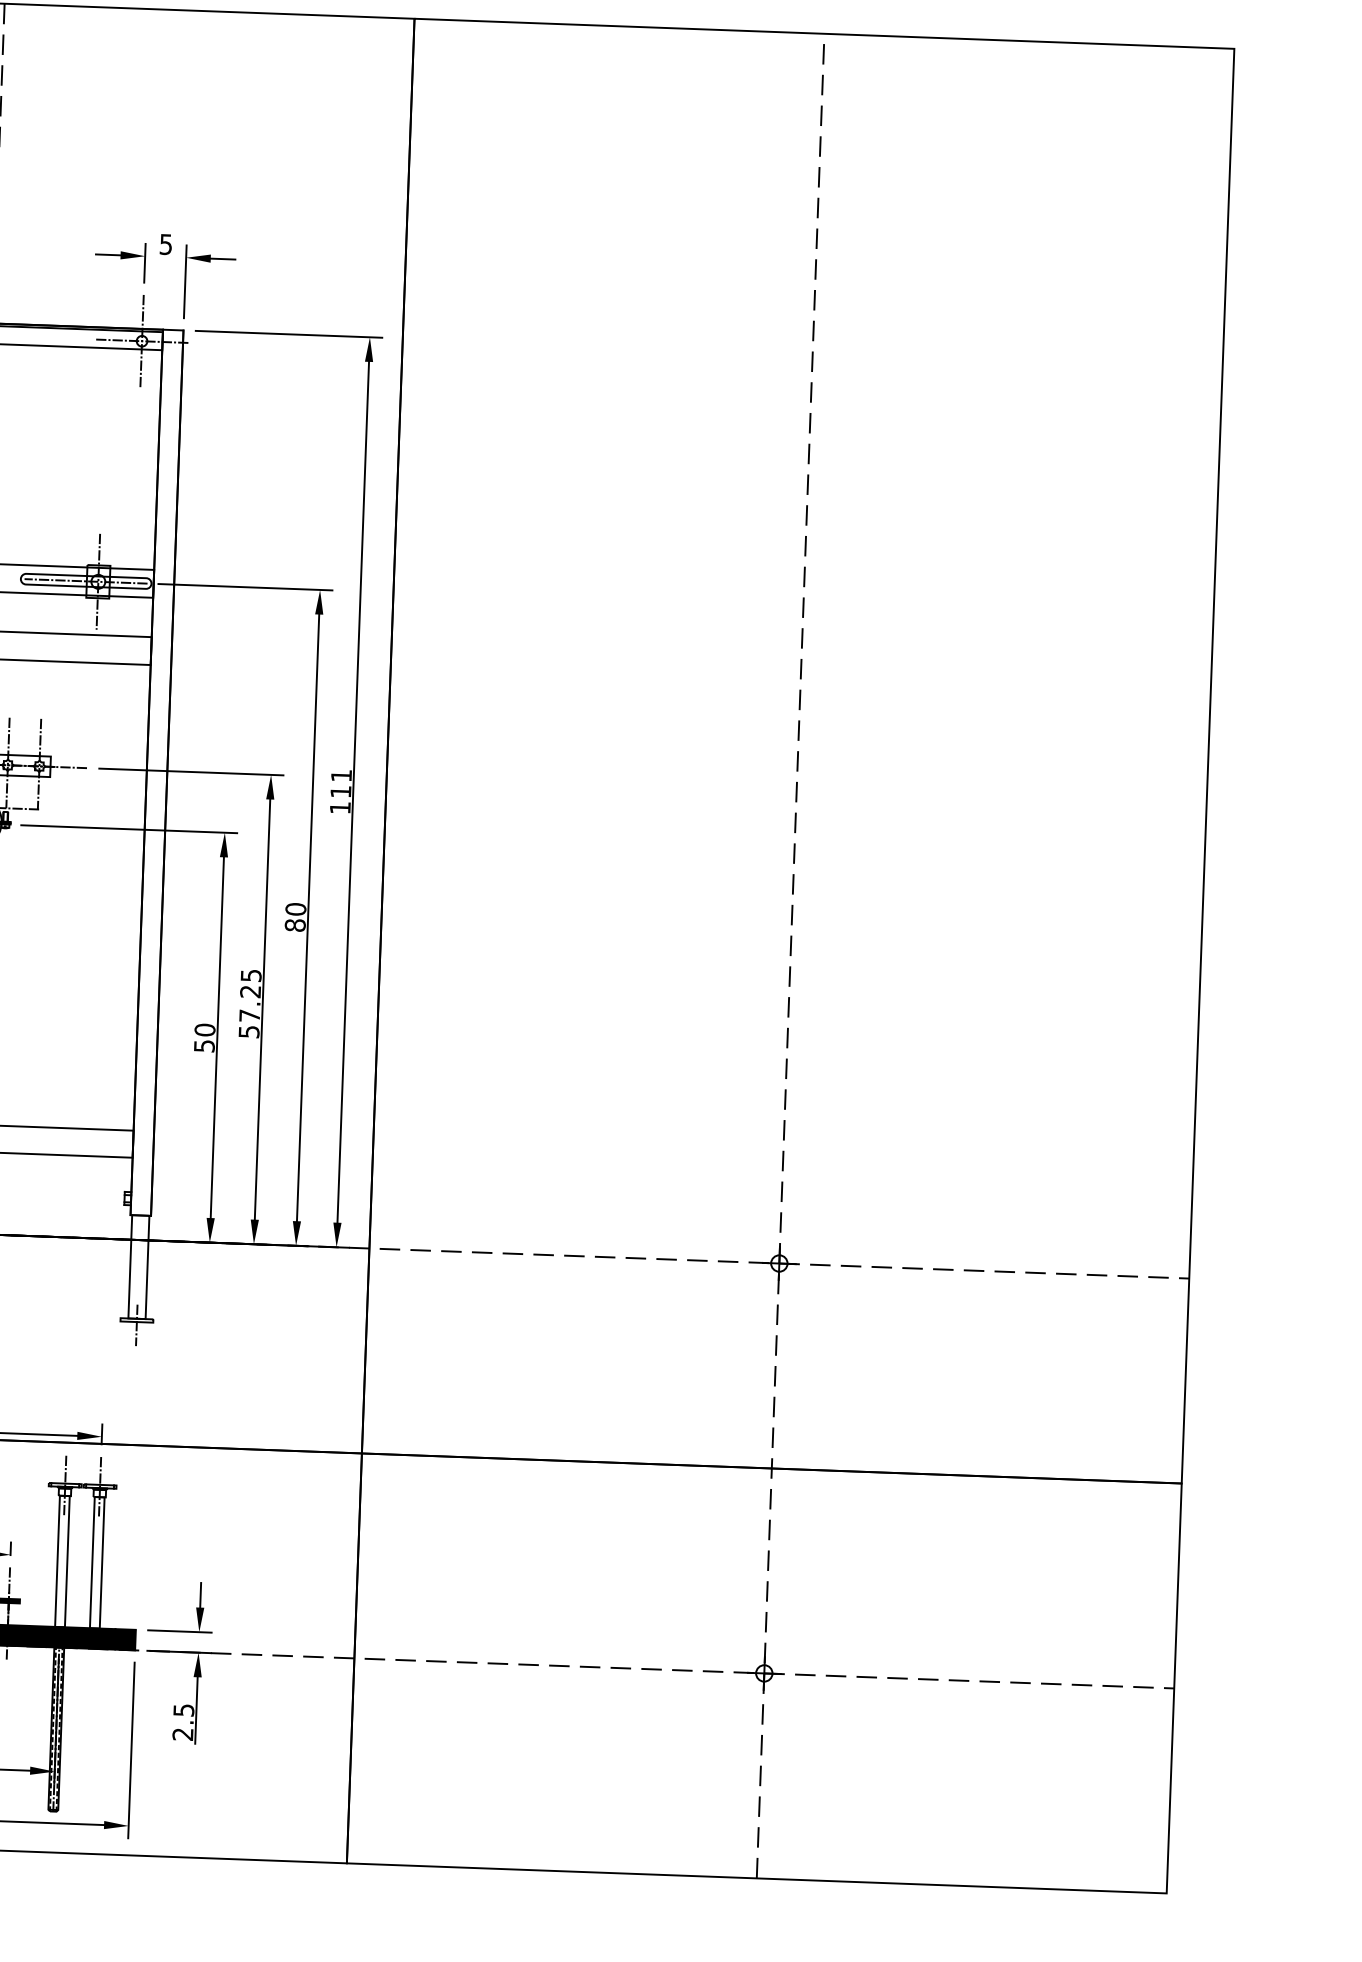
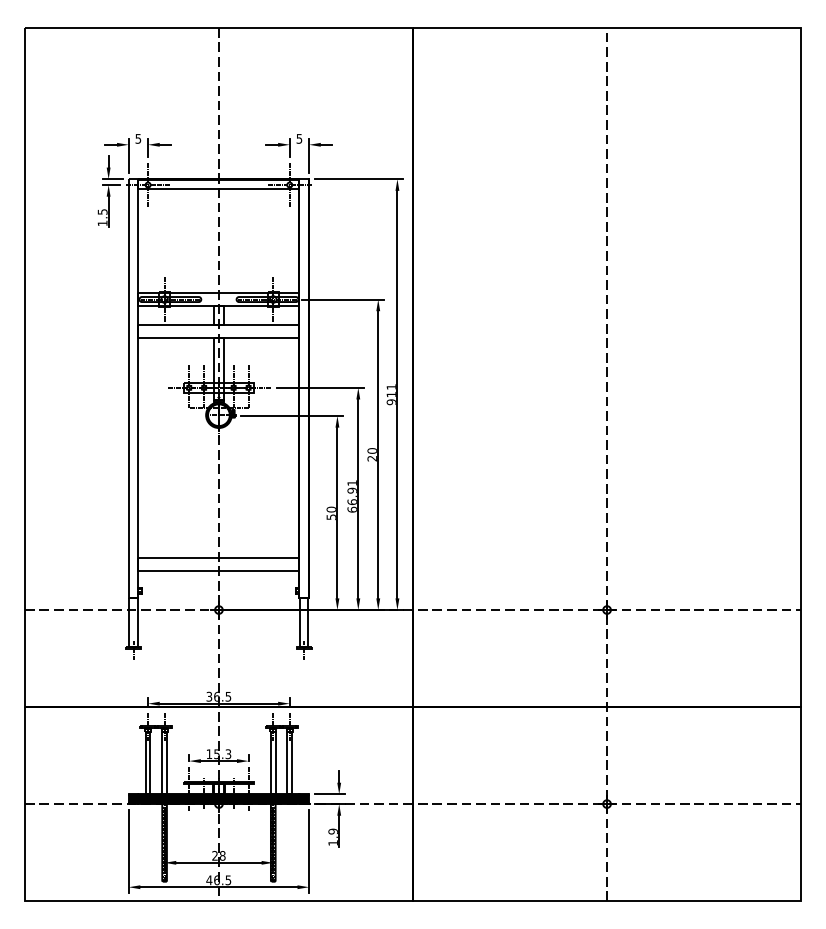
text: (337, 808) -> (390, 402), 111 -> 911
text: (293, 925) -> (371, 458), 80 -> 20
text: (248, 1003) -> (351, 496), 57.25 -> 66.91
text: (181, 1720) -> (332, 836), 2.5 -> 1.9

